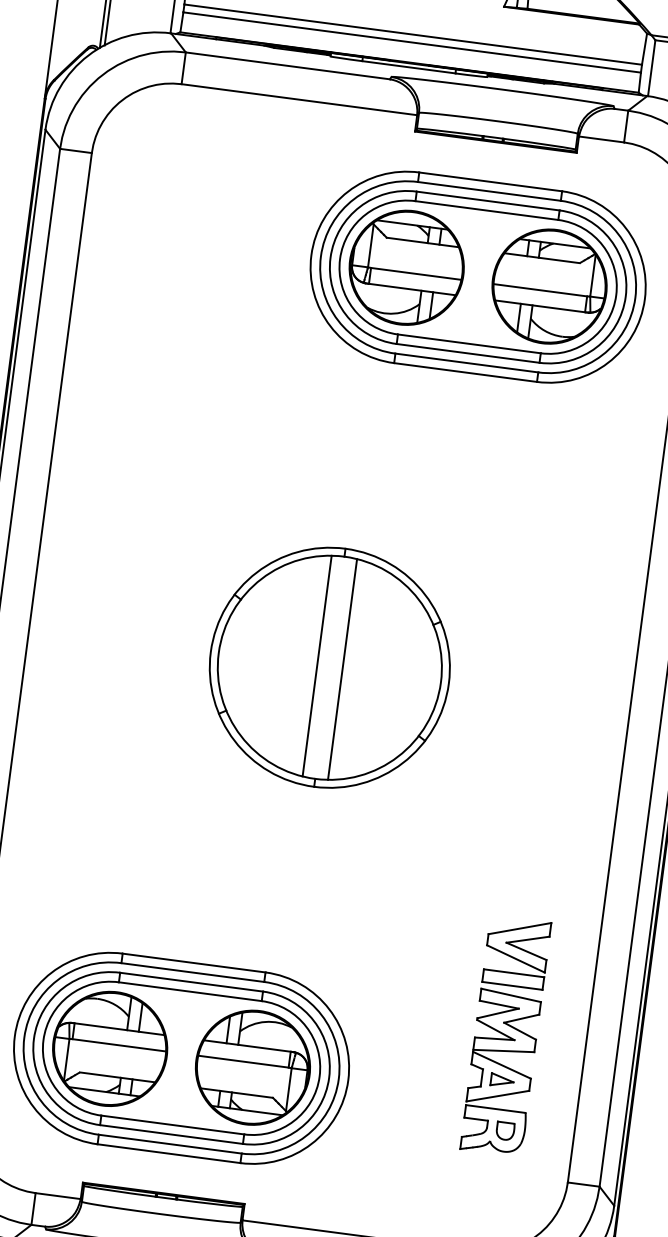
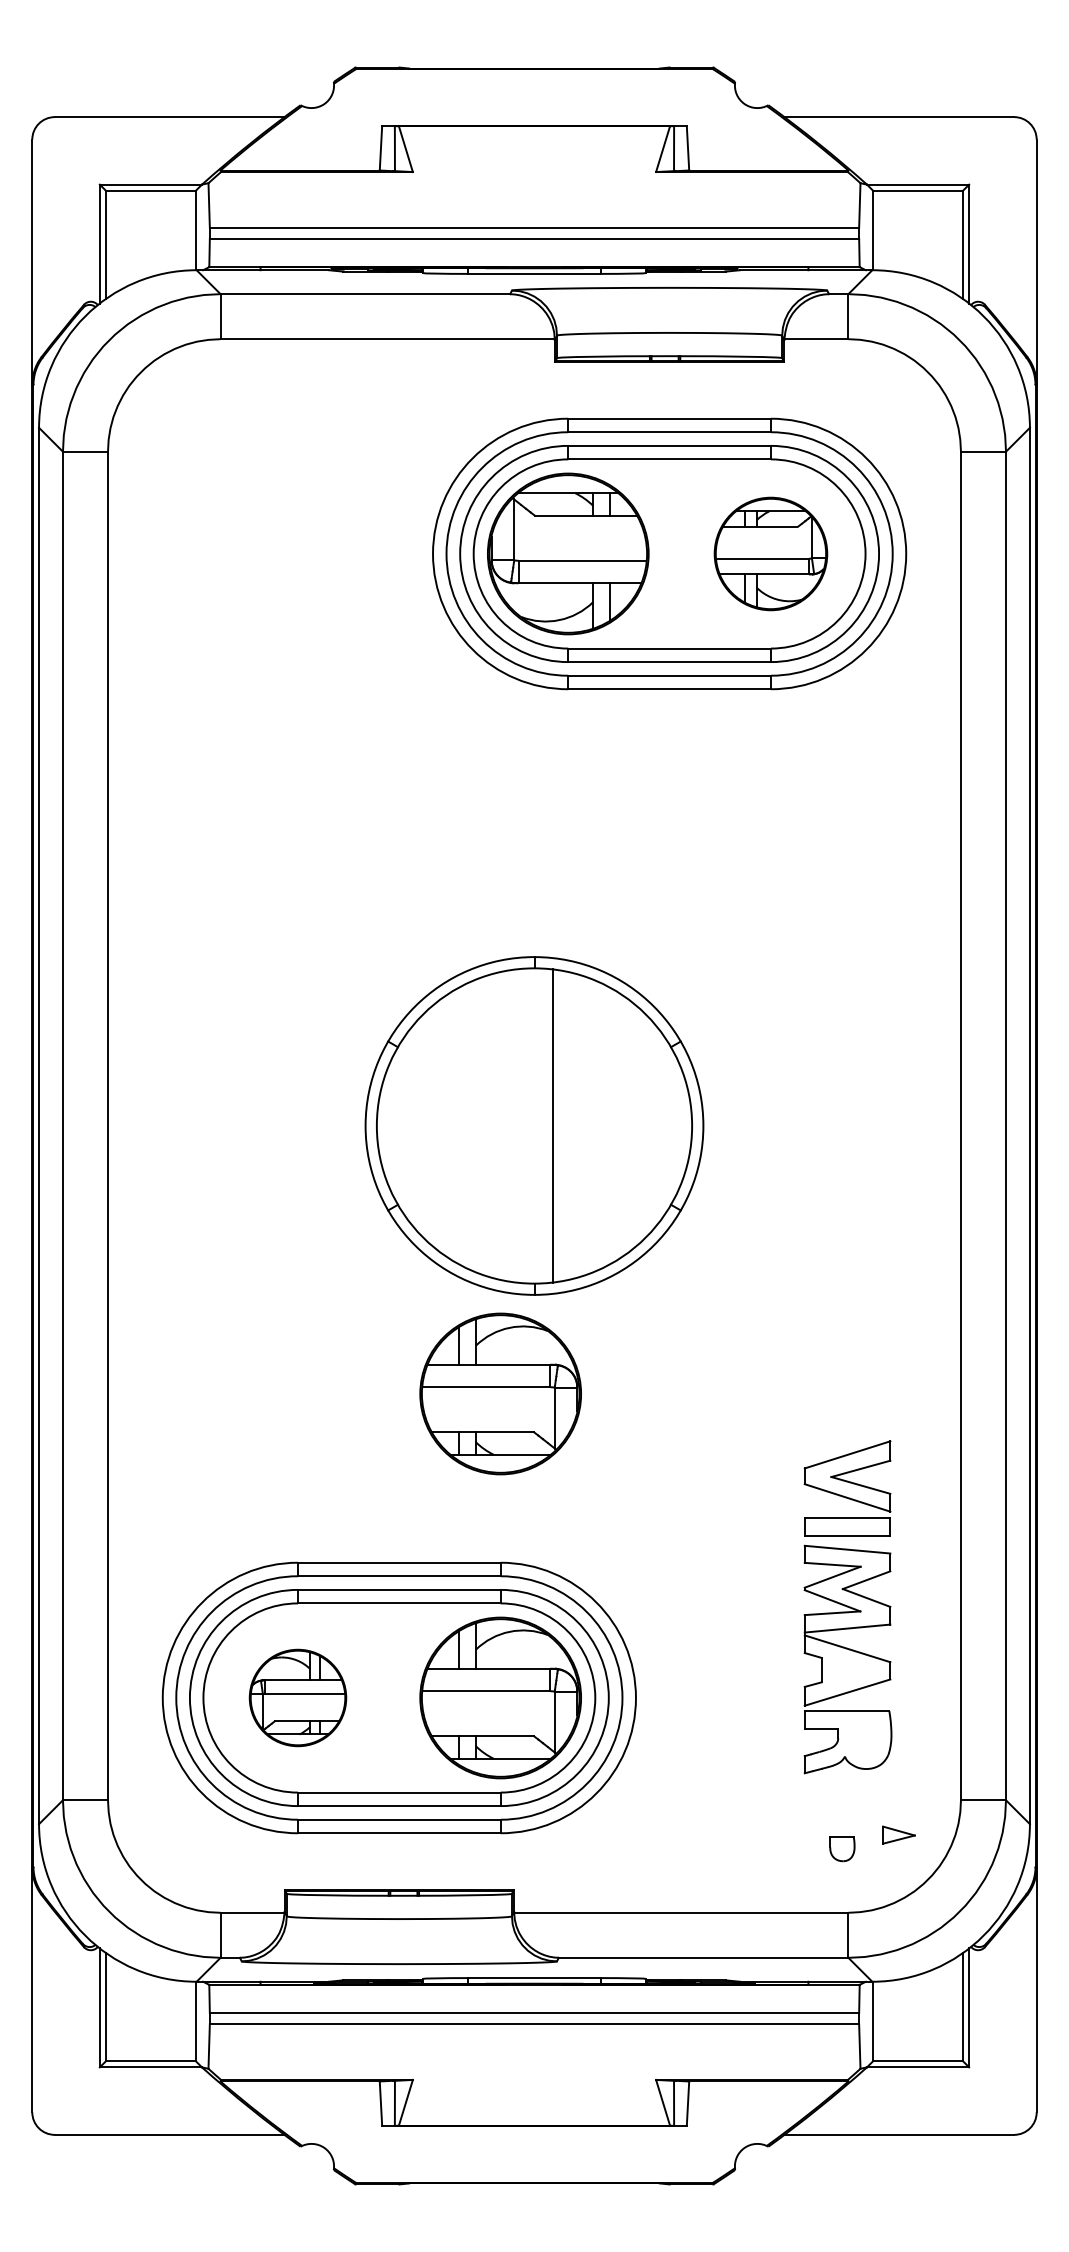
part: (549, 286) -> (770, 553), size x0.7
line: (317, 665) -> (516, 1125), removed
part: (281, 853) -> (500, 1393), added
part: (109, 1048) -> (297, 1697), size x0.6
part: (502, 1080) -> (898, 1834), moved
part: (505, 1131) -> (842, 1849), moved

